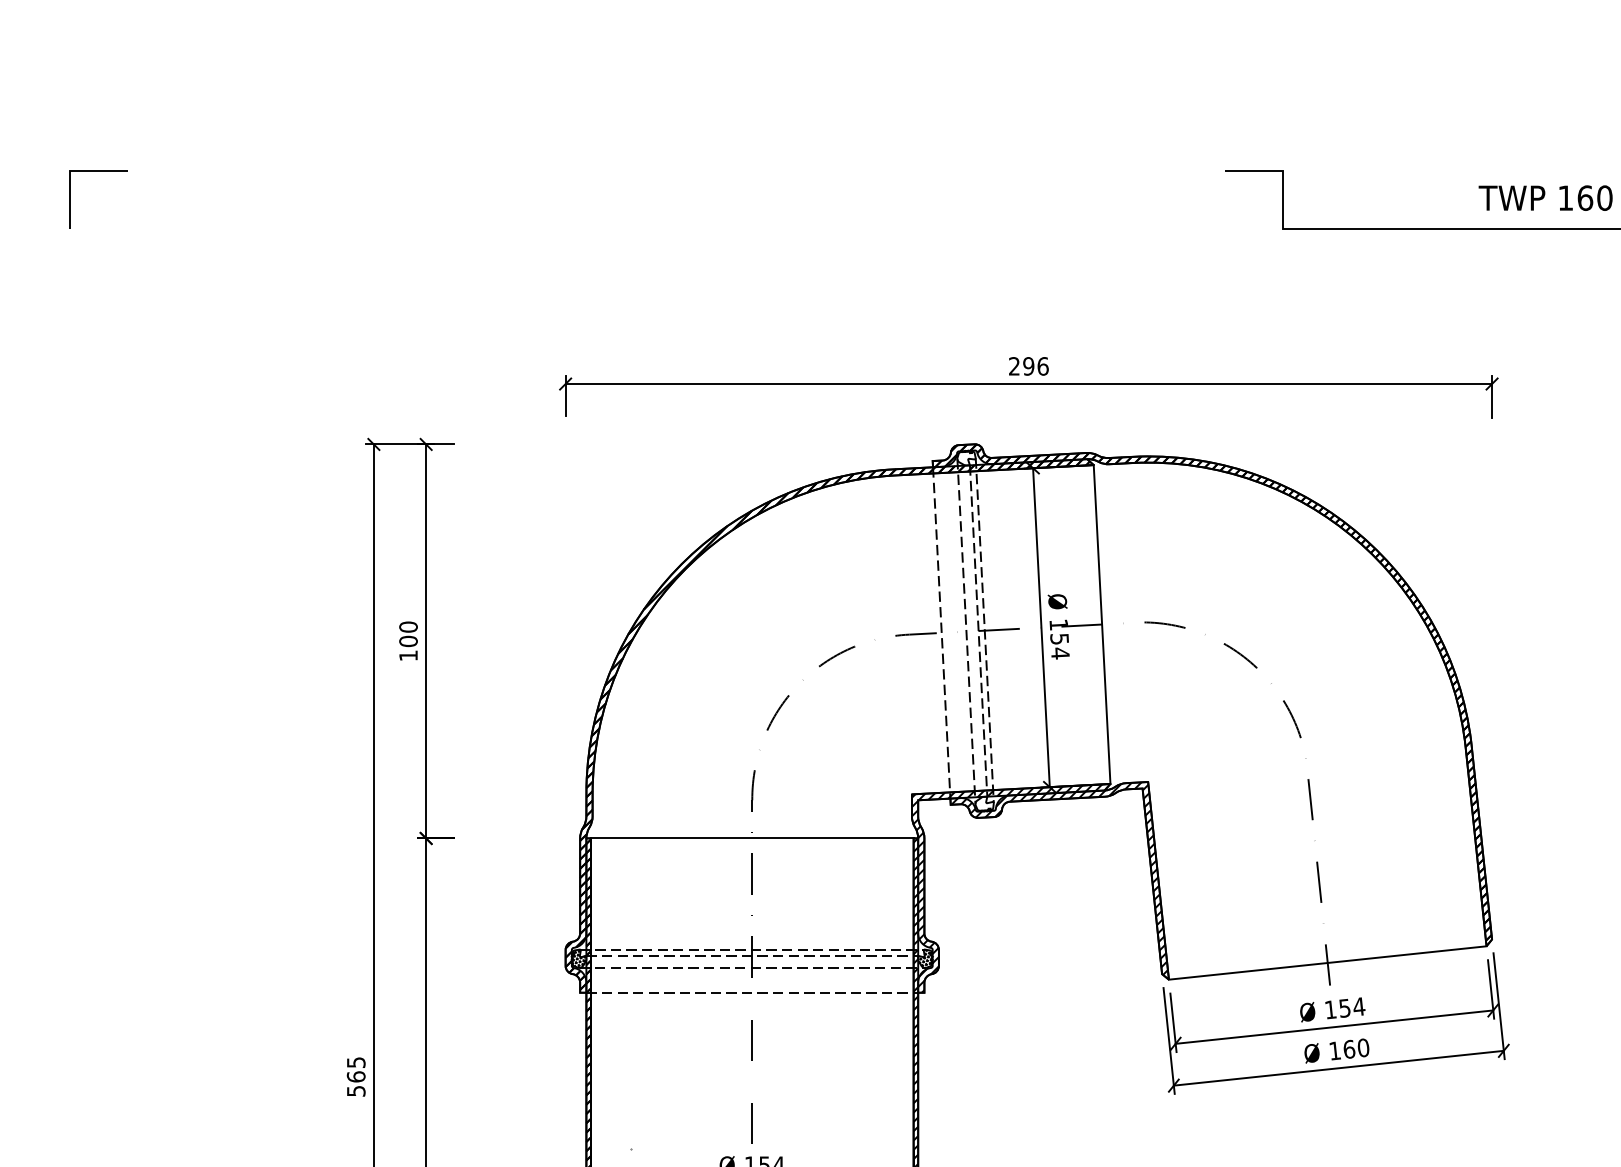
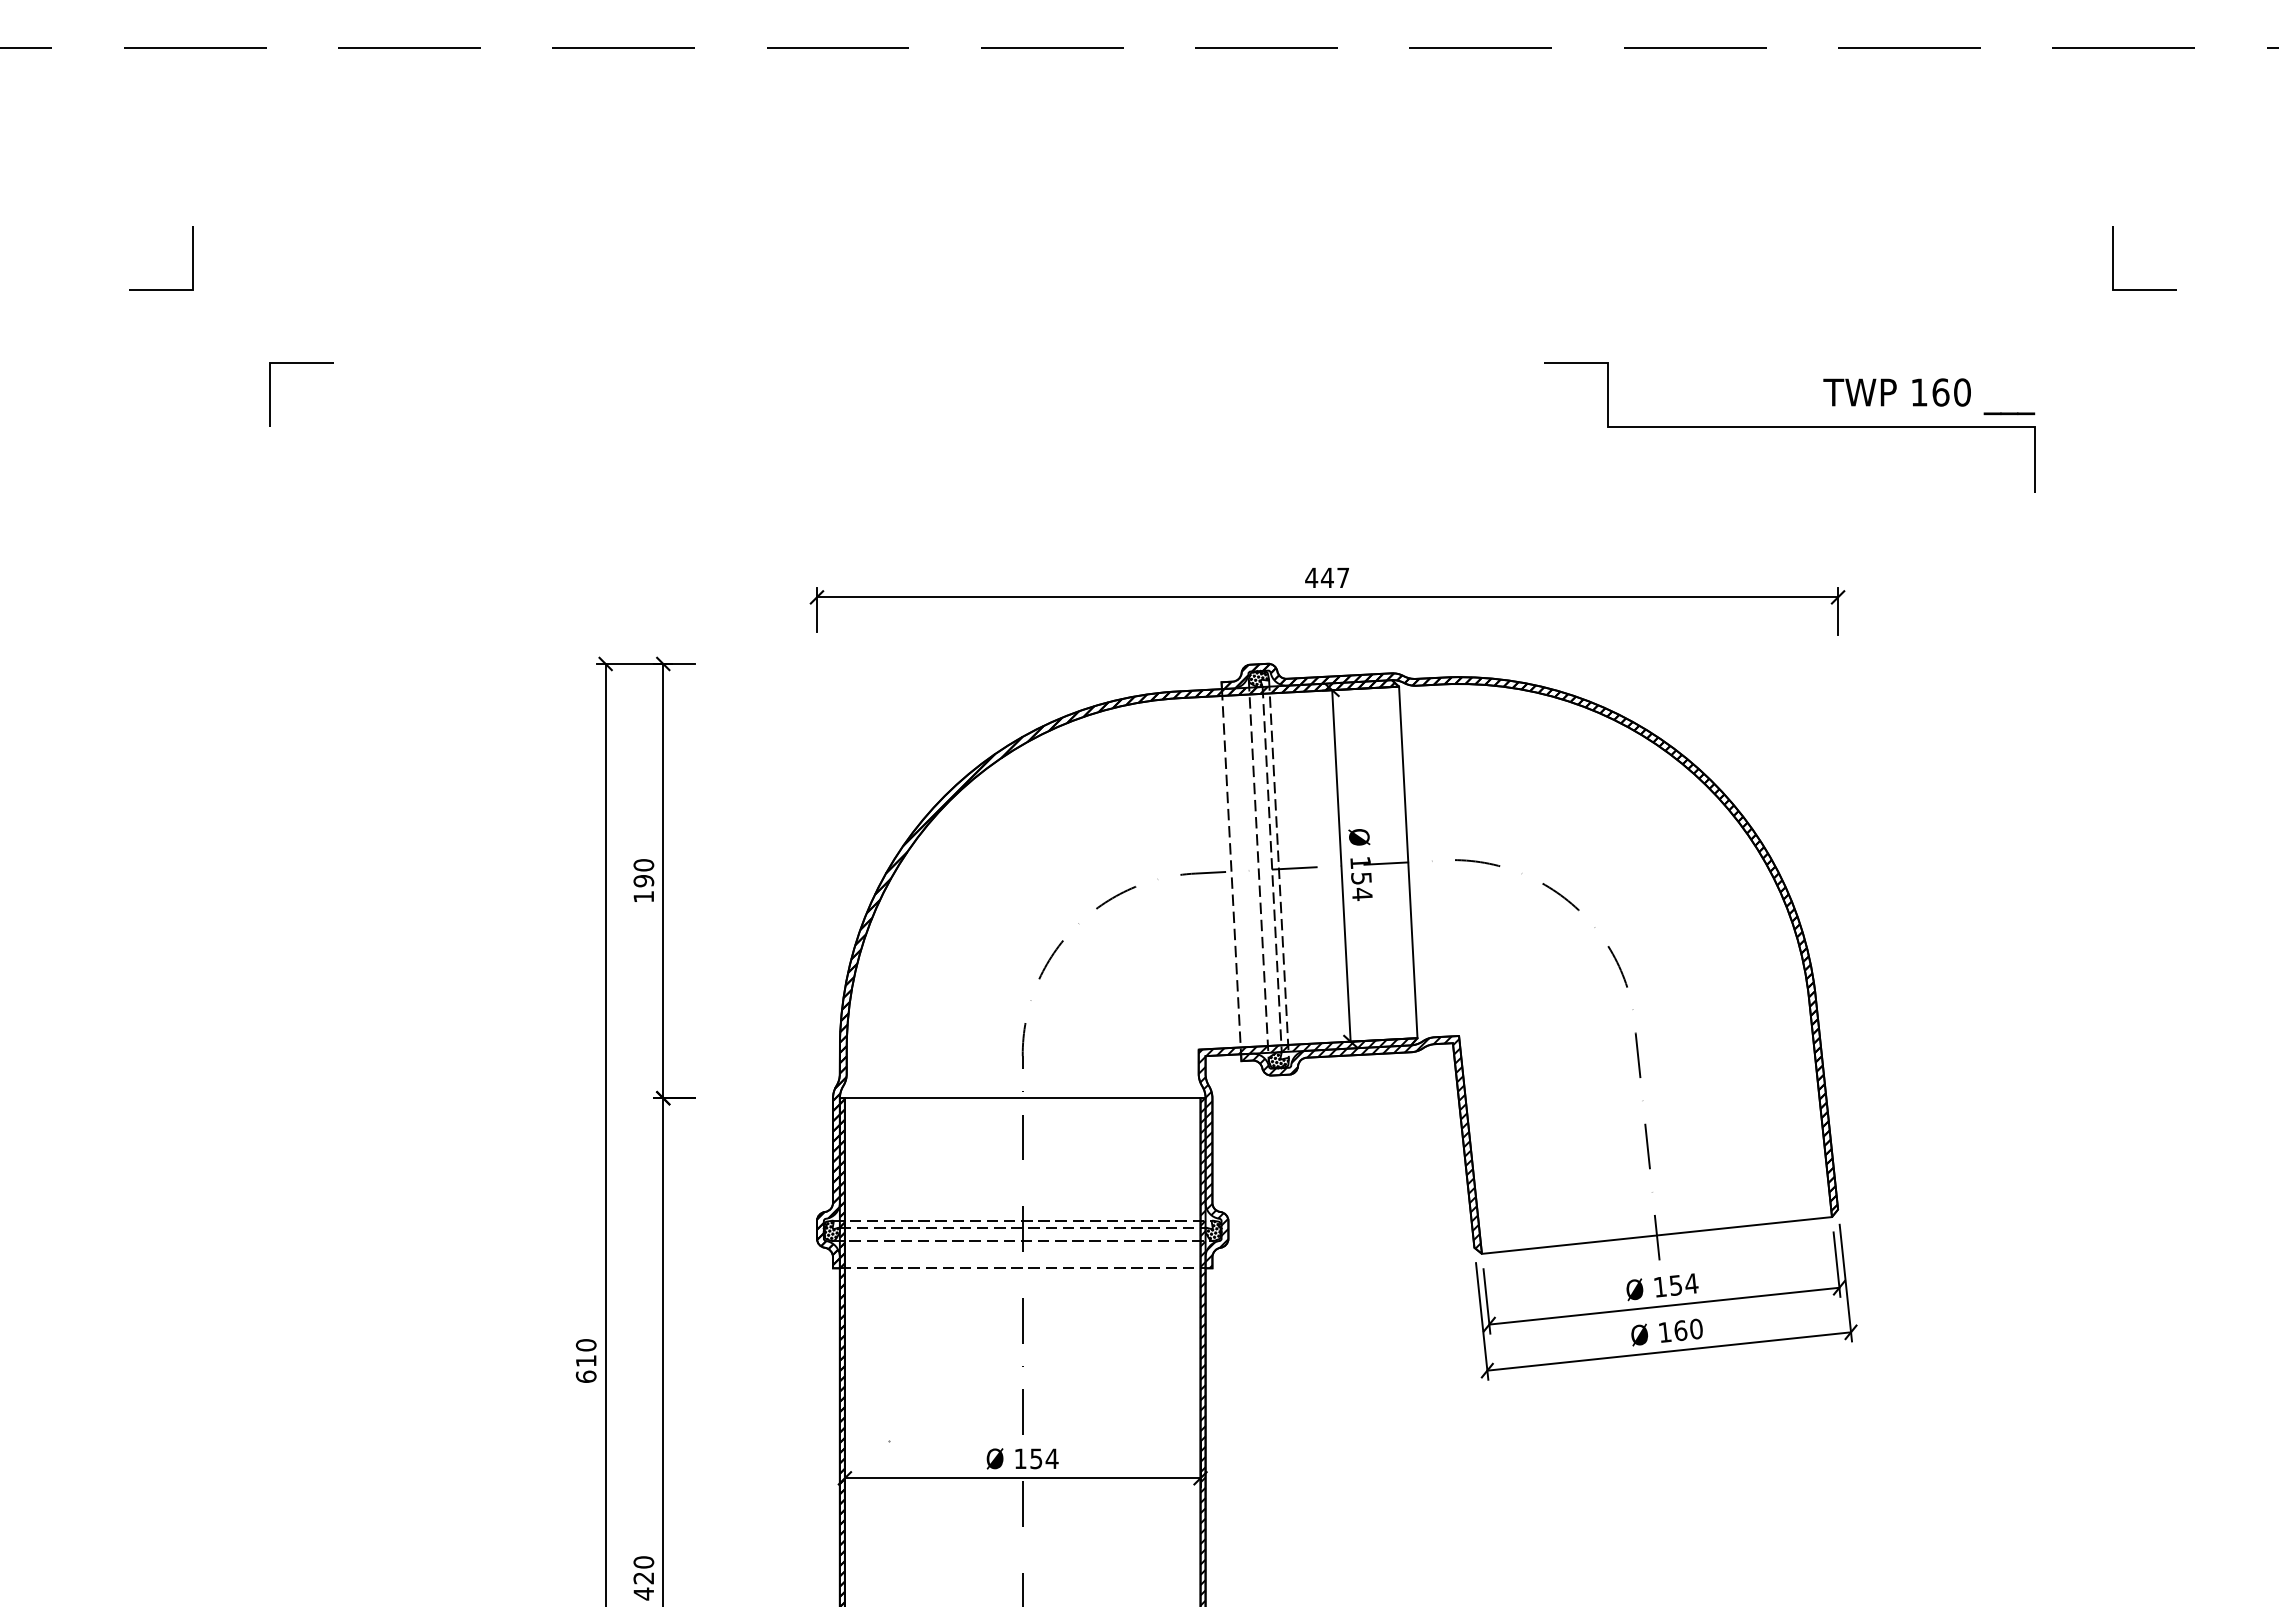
text: (1028, 366) -> (1327, 577), 296 -> 447
hatch: (966, 457) -> (1258, 678), added
text: (408, 640) -> (643, 880), 100 -> 190
hatch: (984, 804) -> (1278, 1060), added
text: (355, 1076) -> (585, 1360), 565 -> 610

